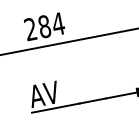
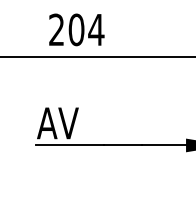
text: (44, 26) -> (76, 29), 284 -> 204

